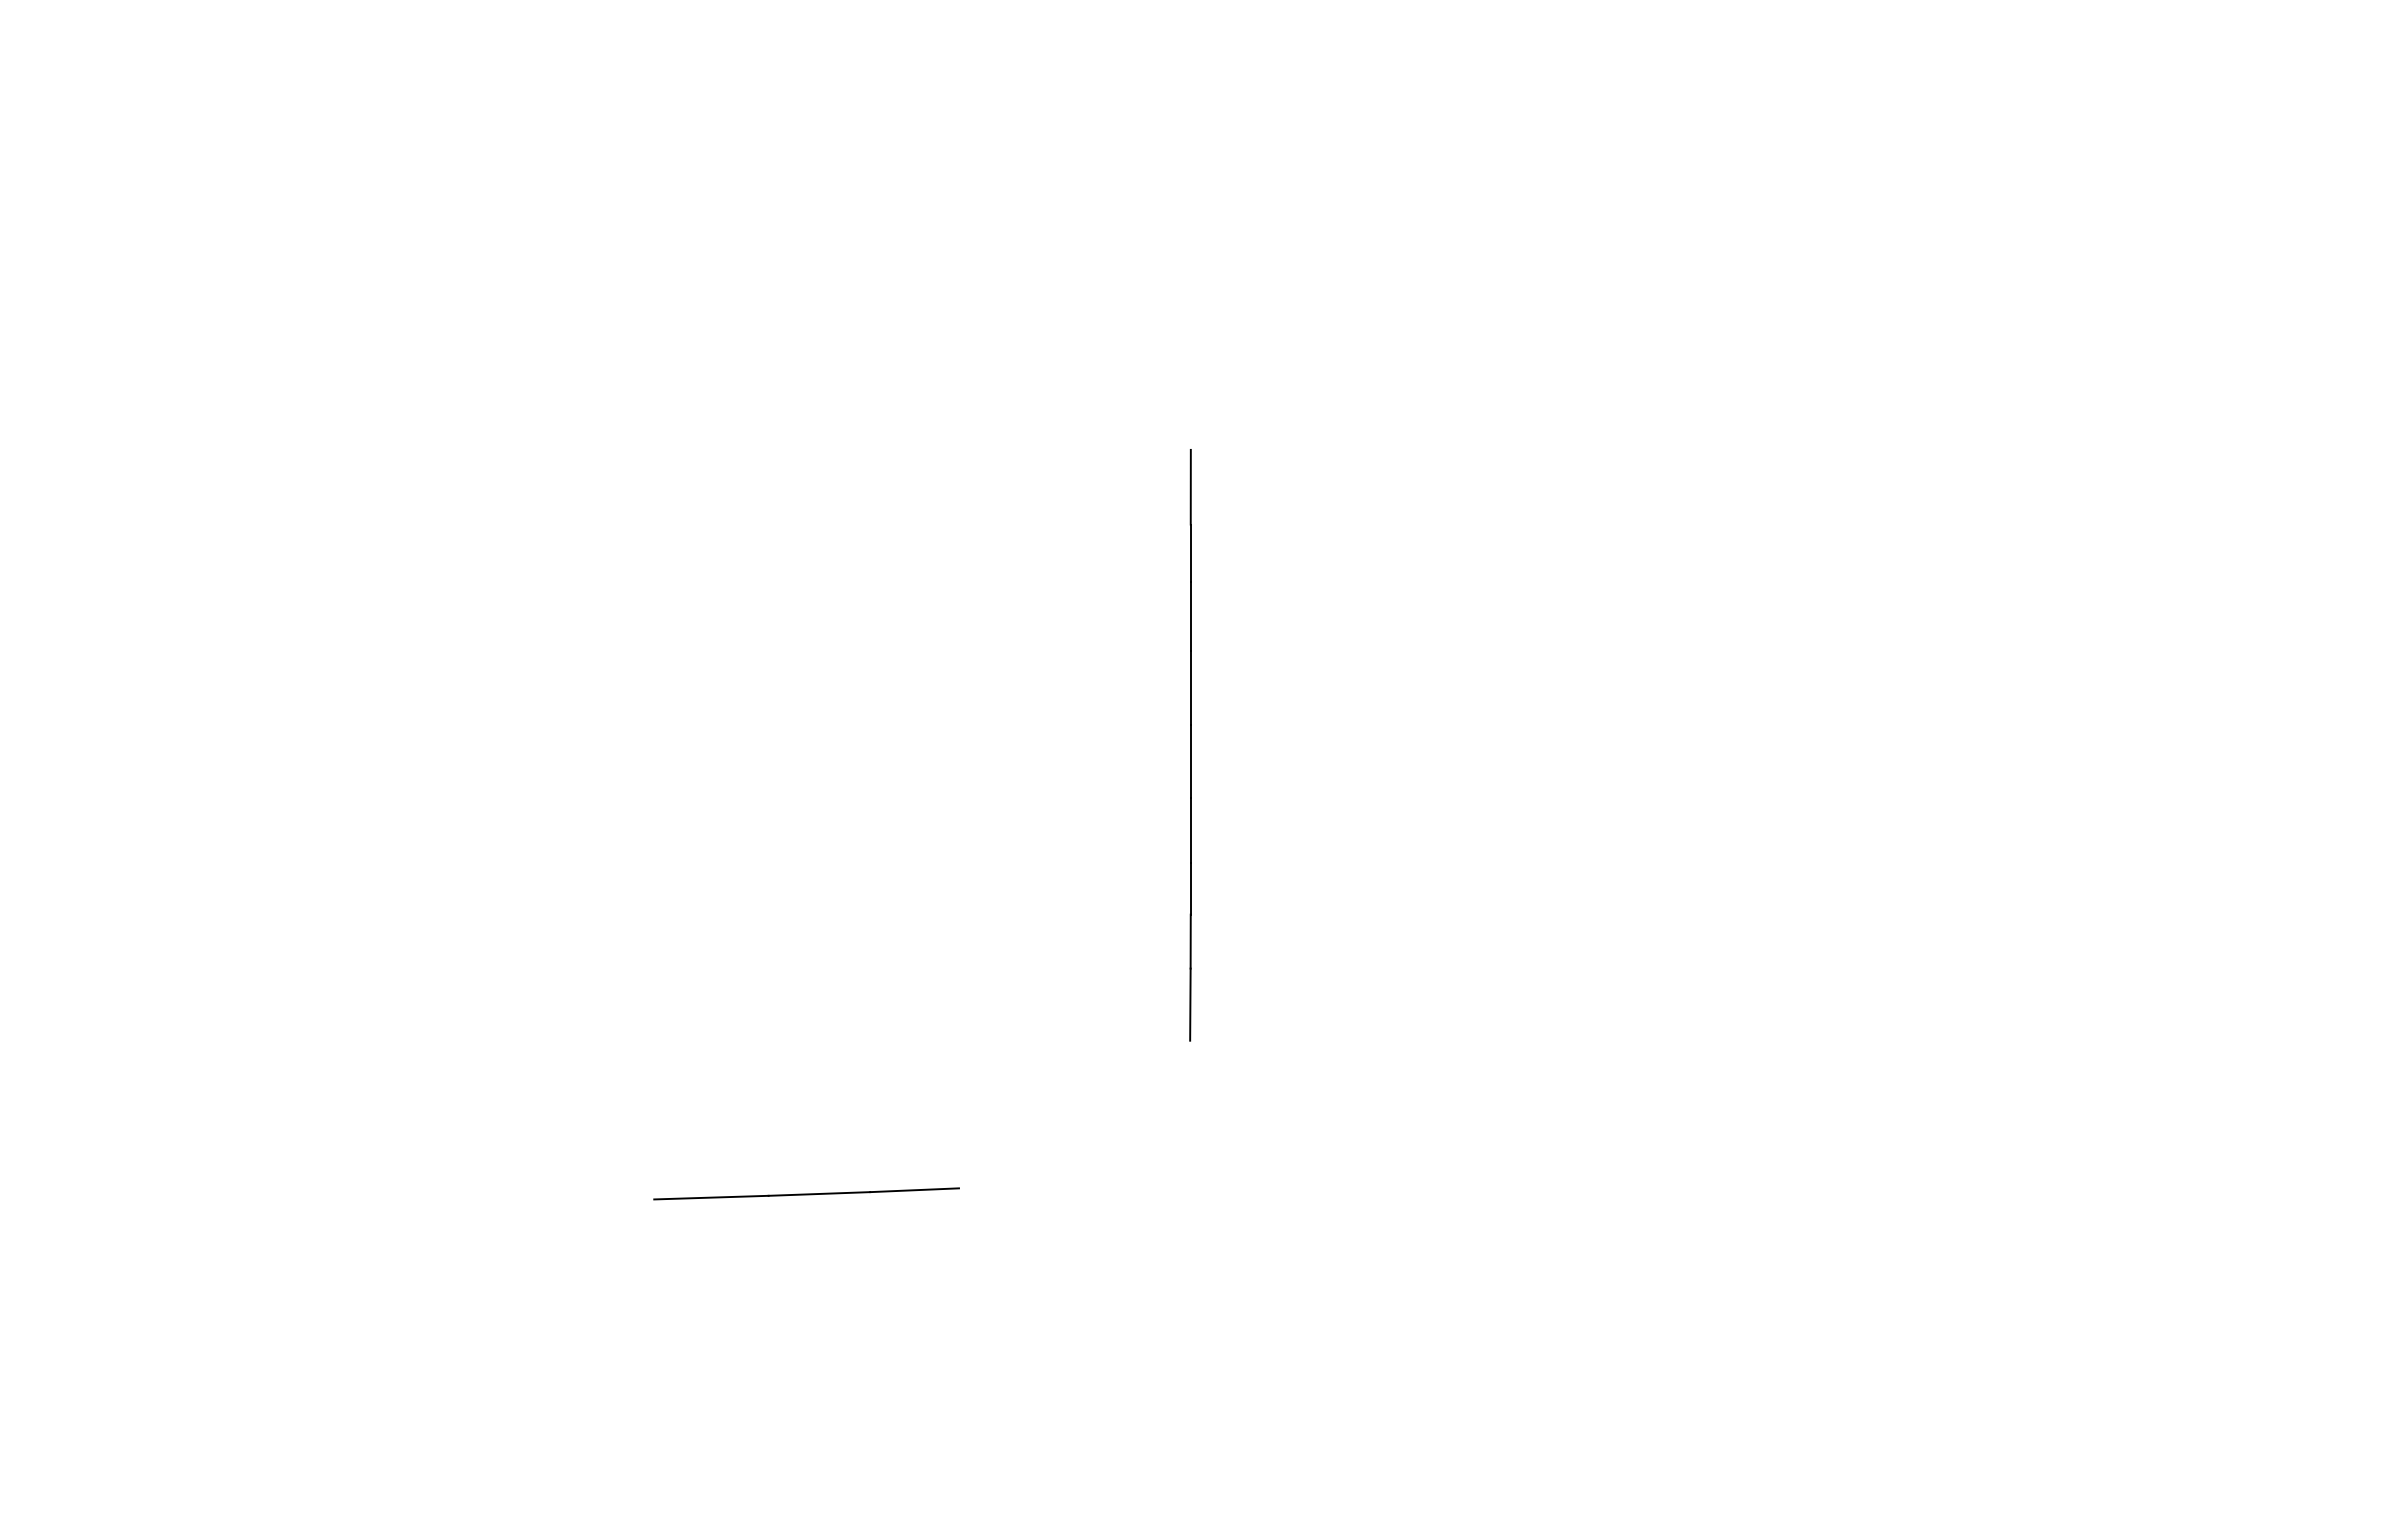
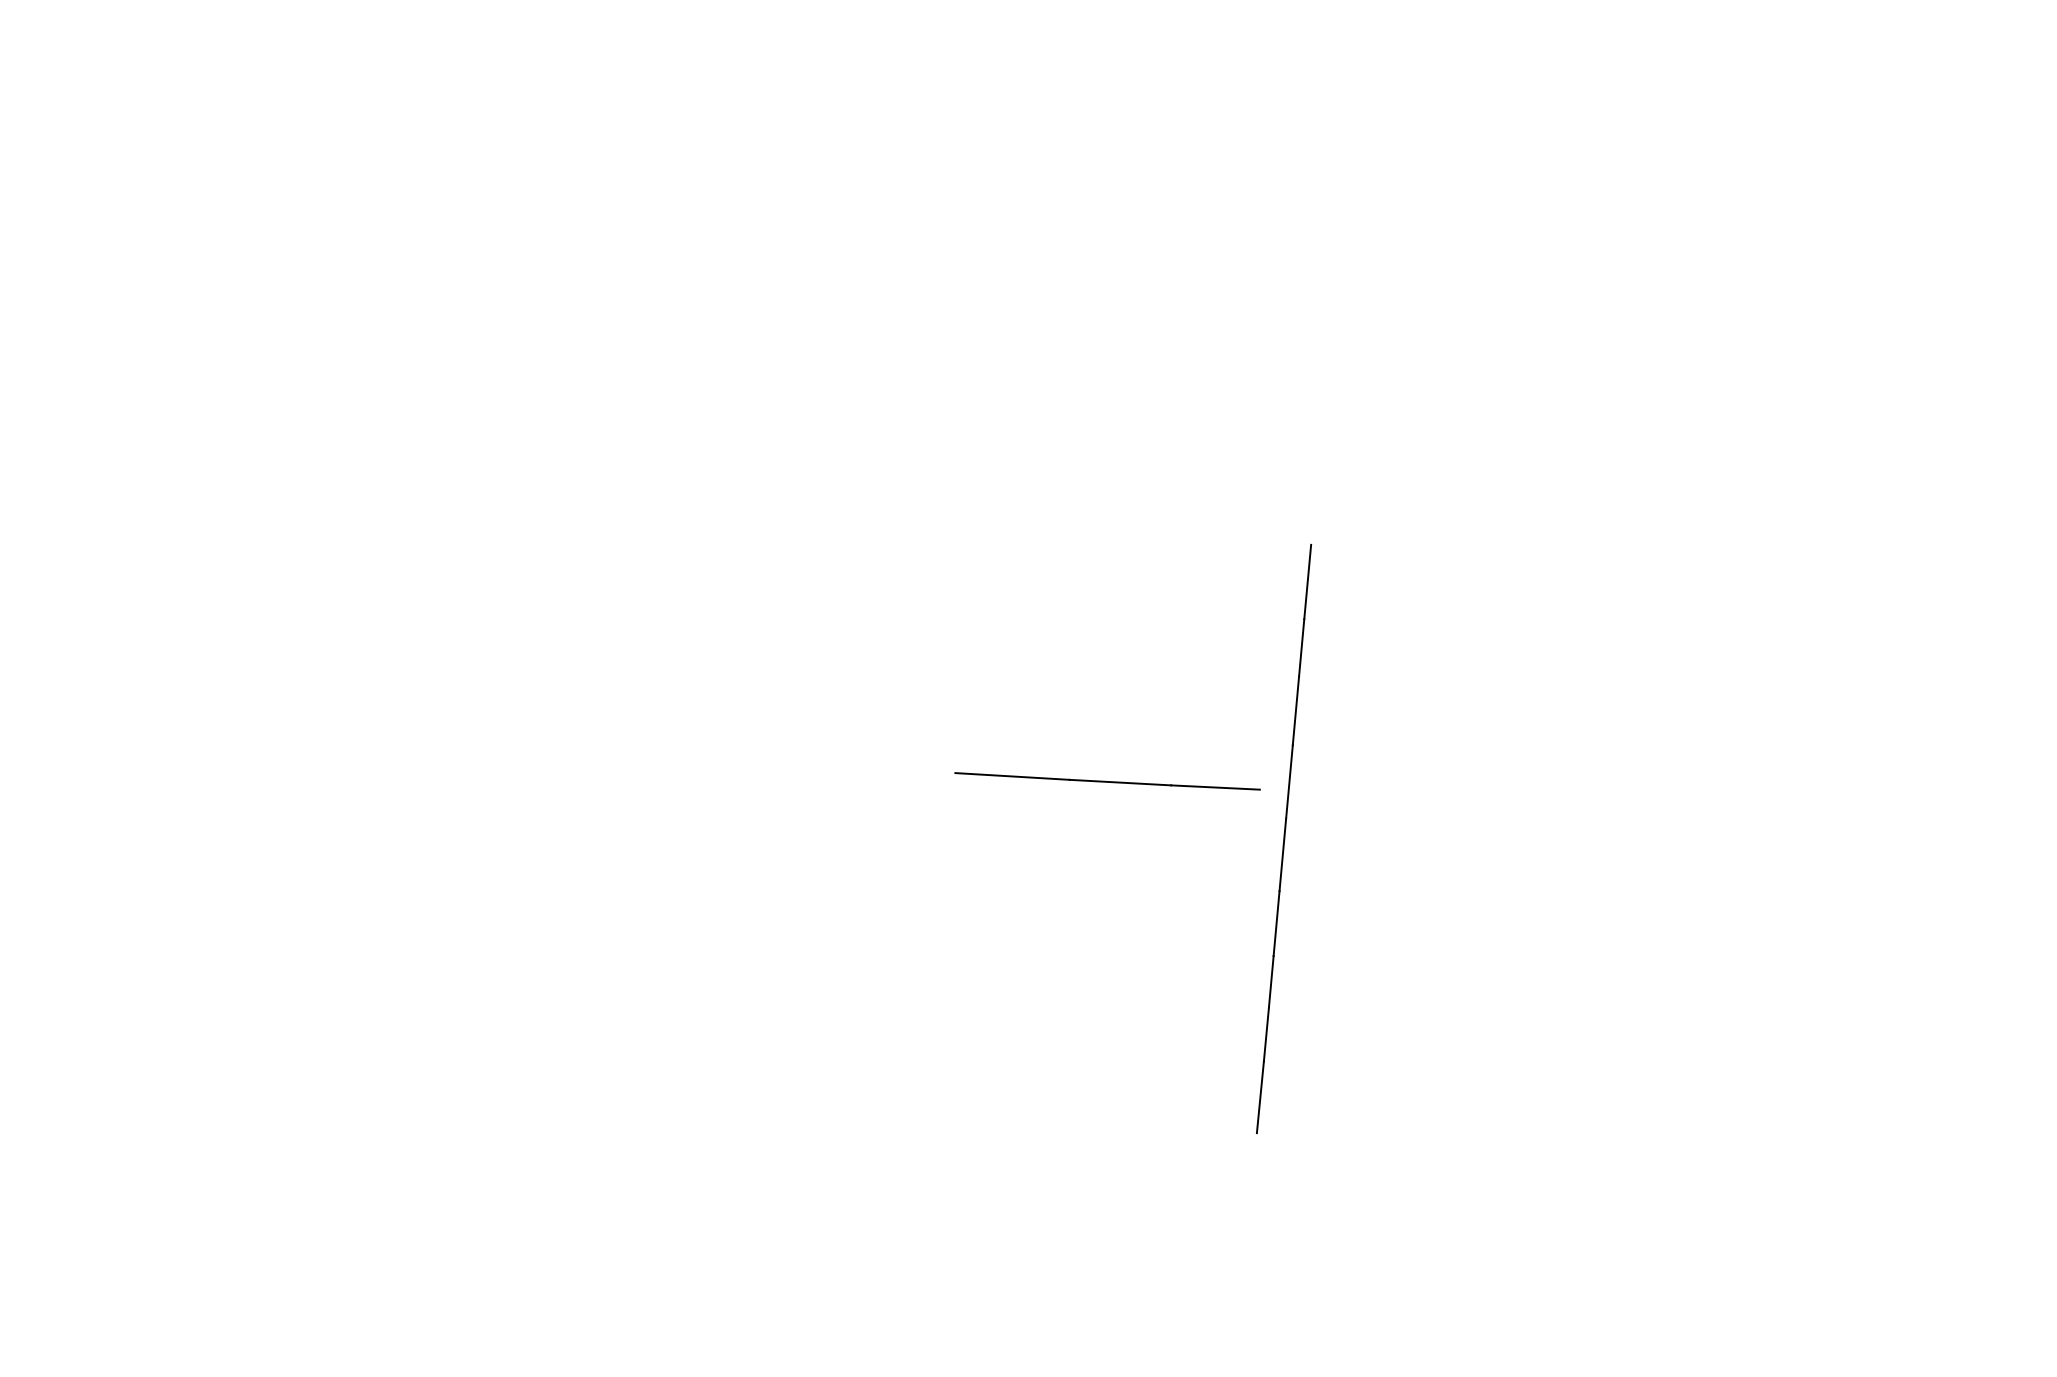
line: (806, 1193) -> (1107, 780), moved

